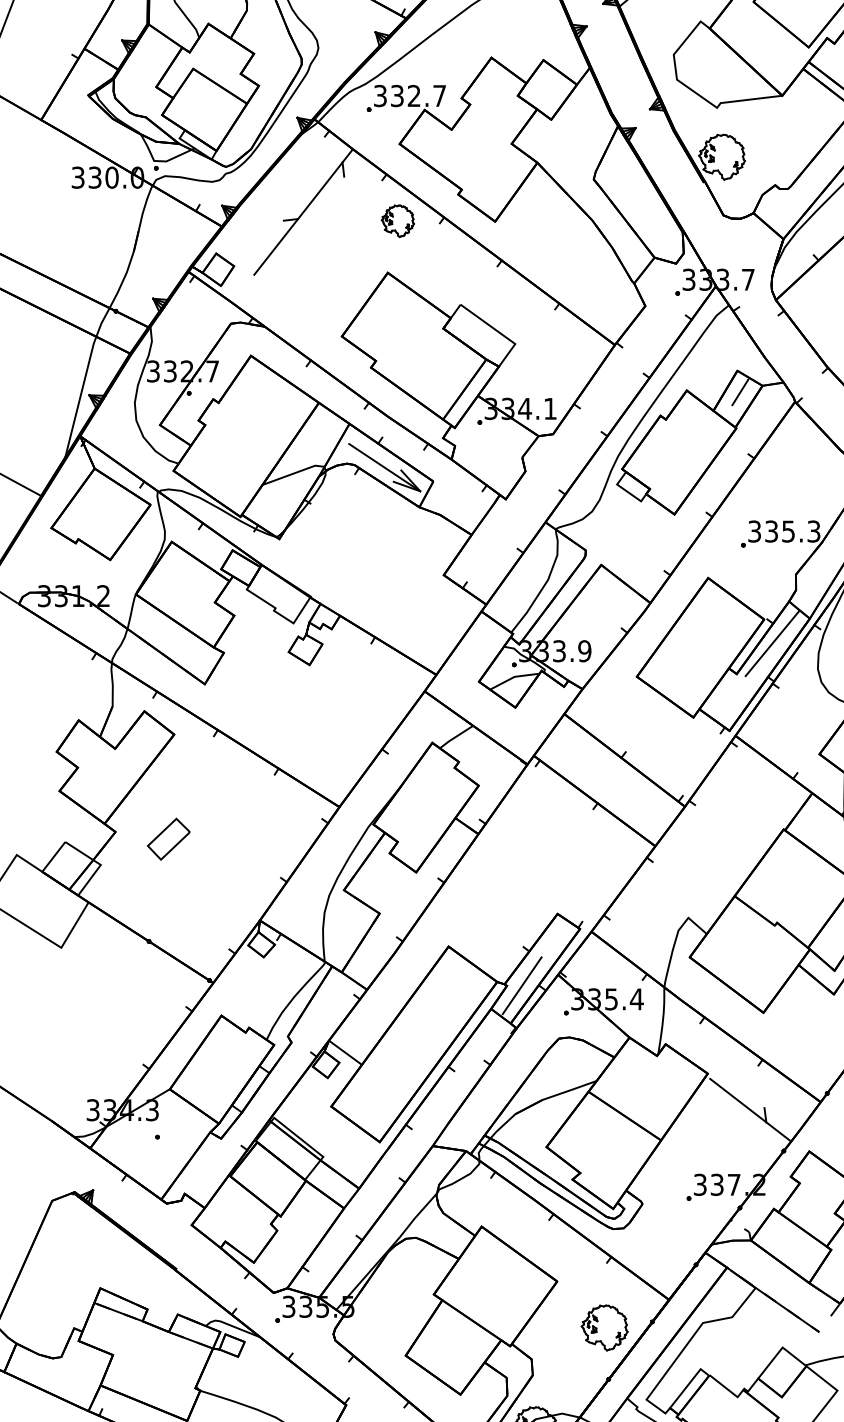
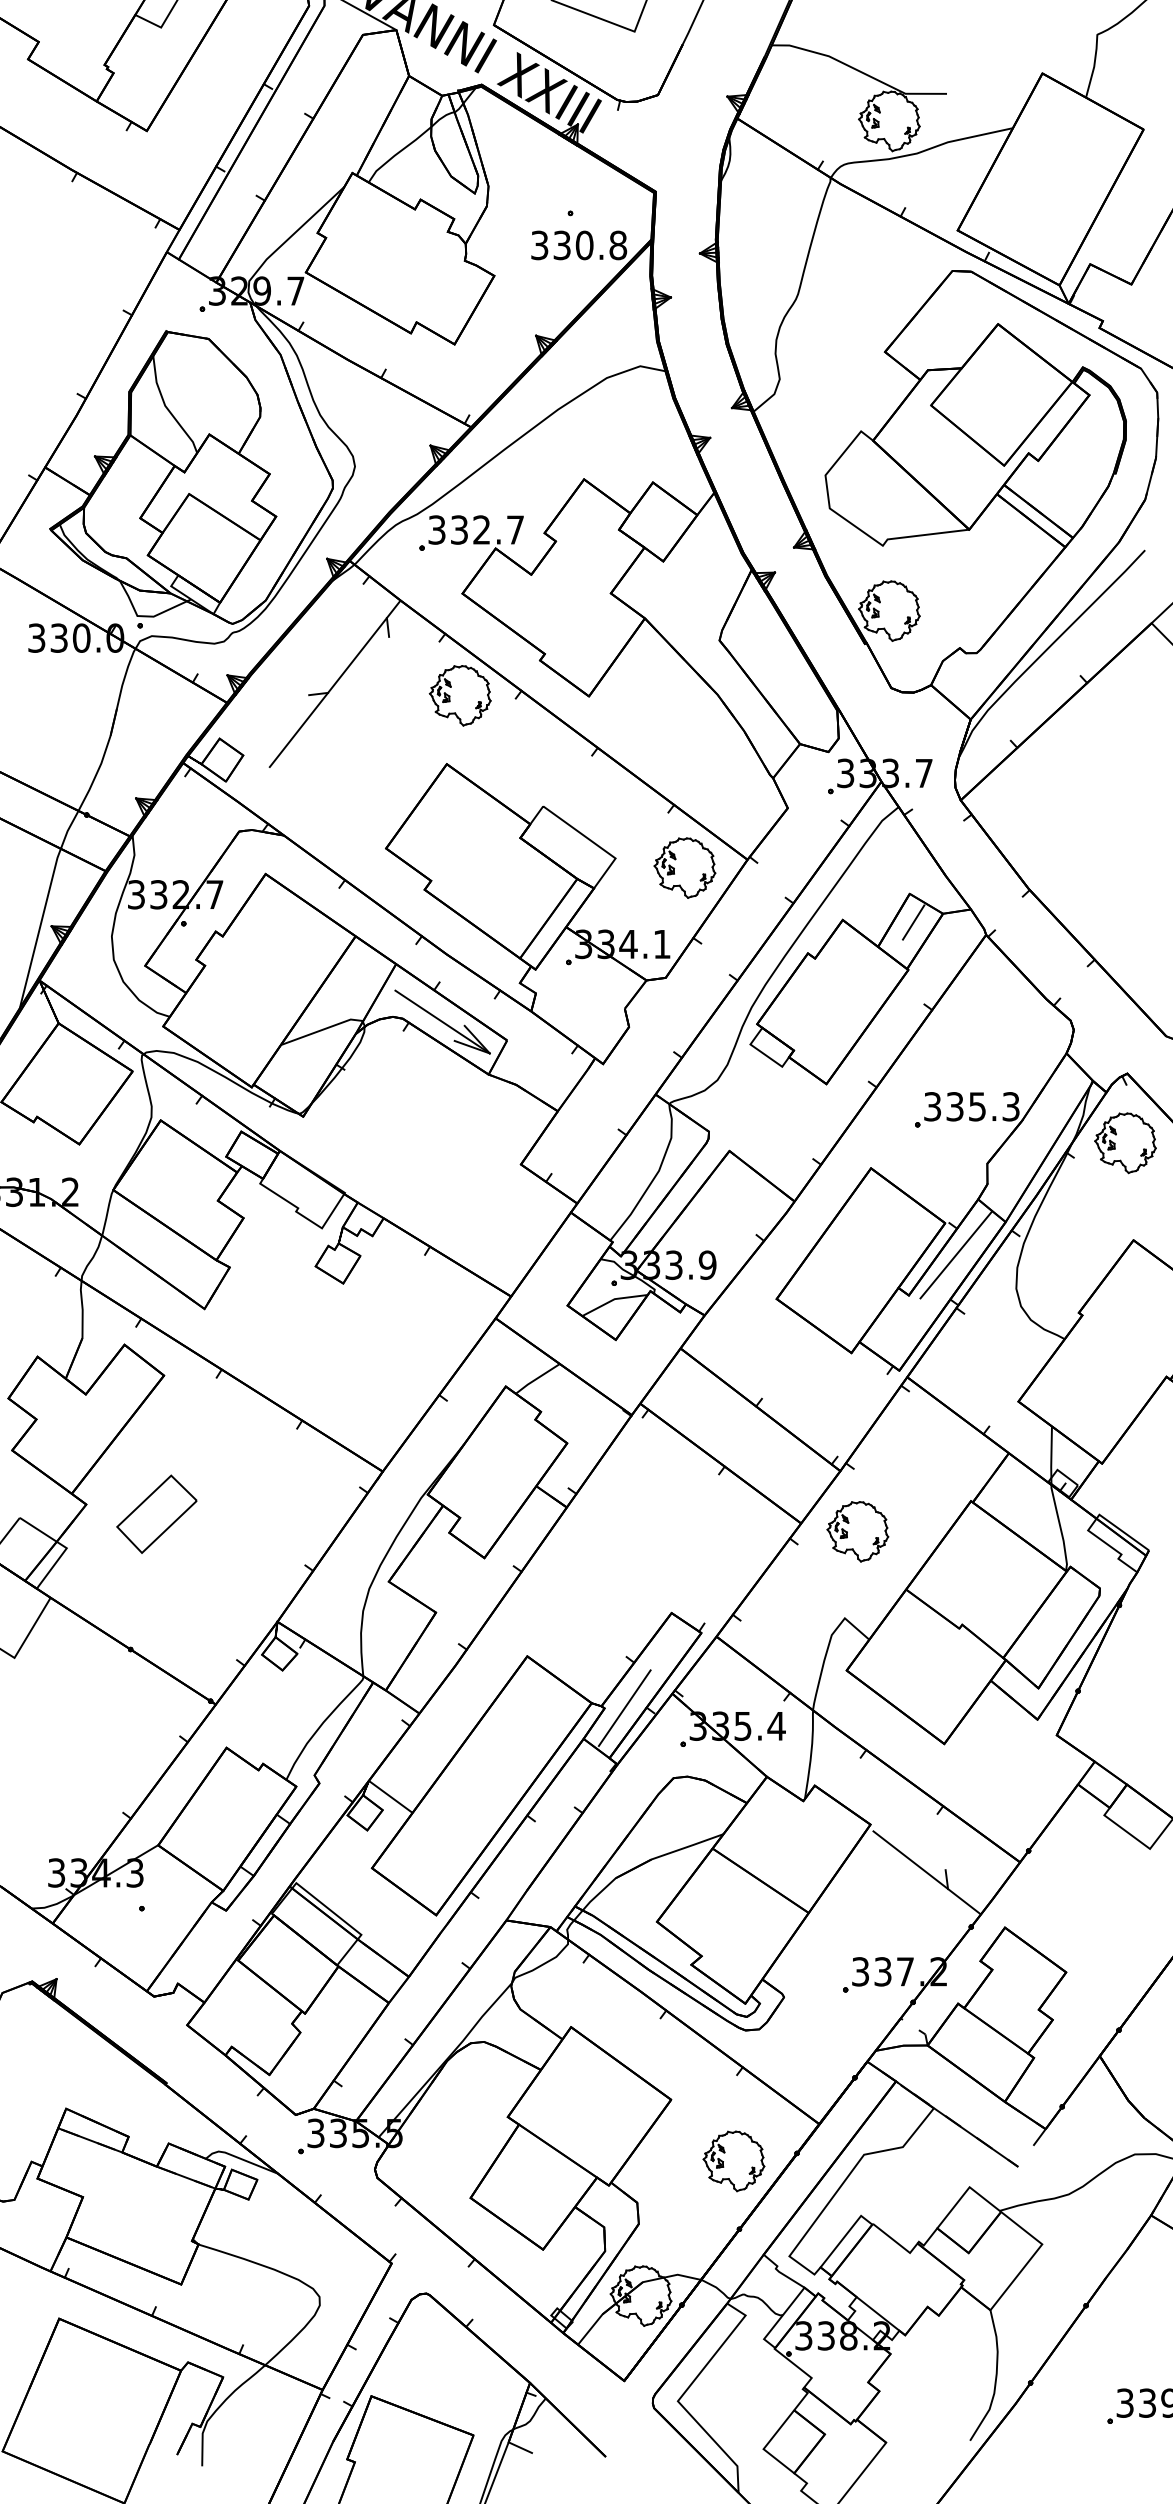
part: (397, 220) -> (459, 695), size x1.43
part: (567, 350) -> (684, 867), added
part: (168, 838) -> (156, 1513), size x1.43
part: (697, 852) -> (857, 1531), added

